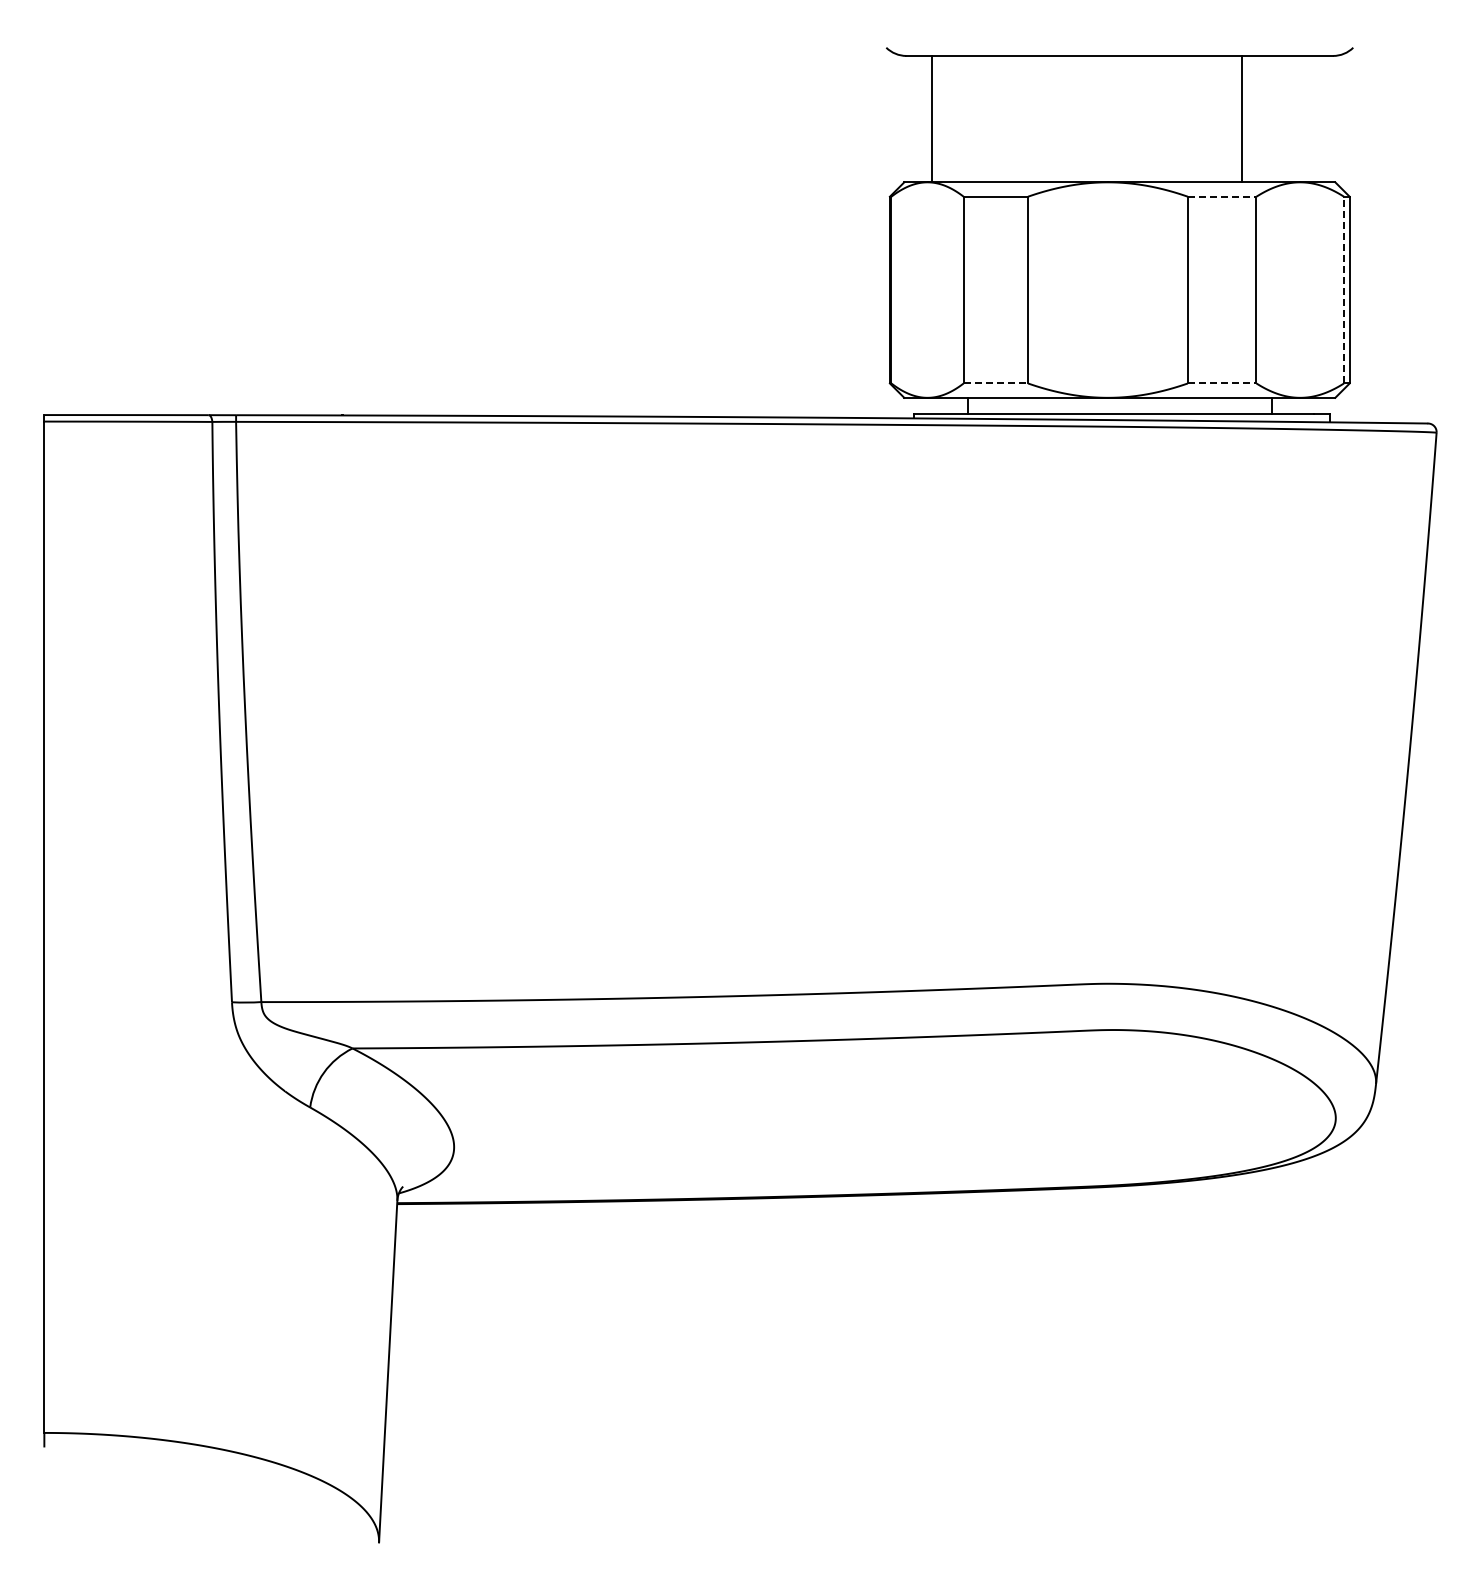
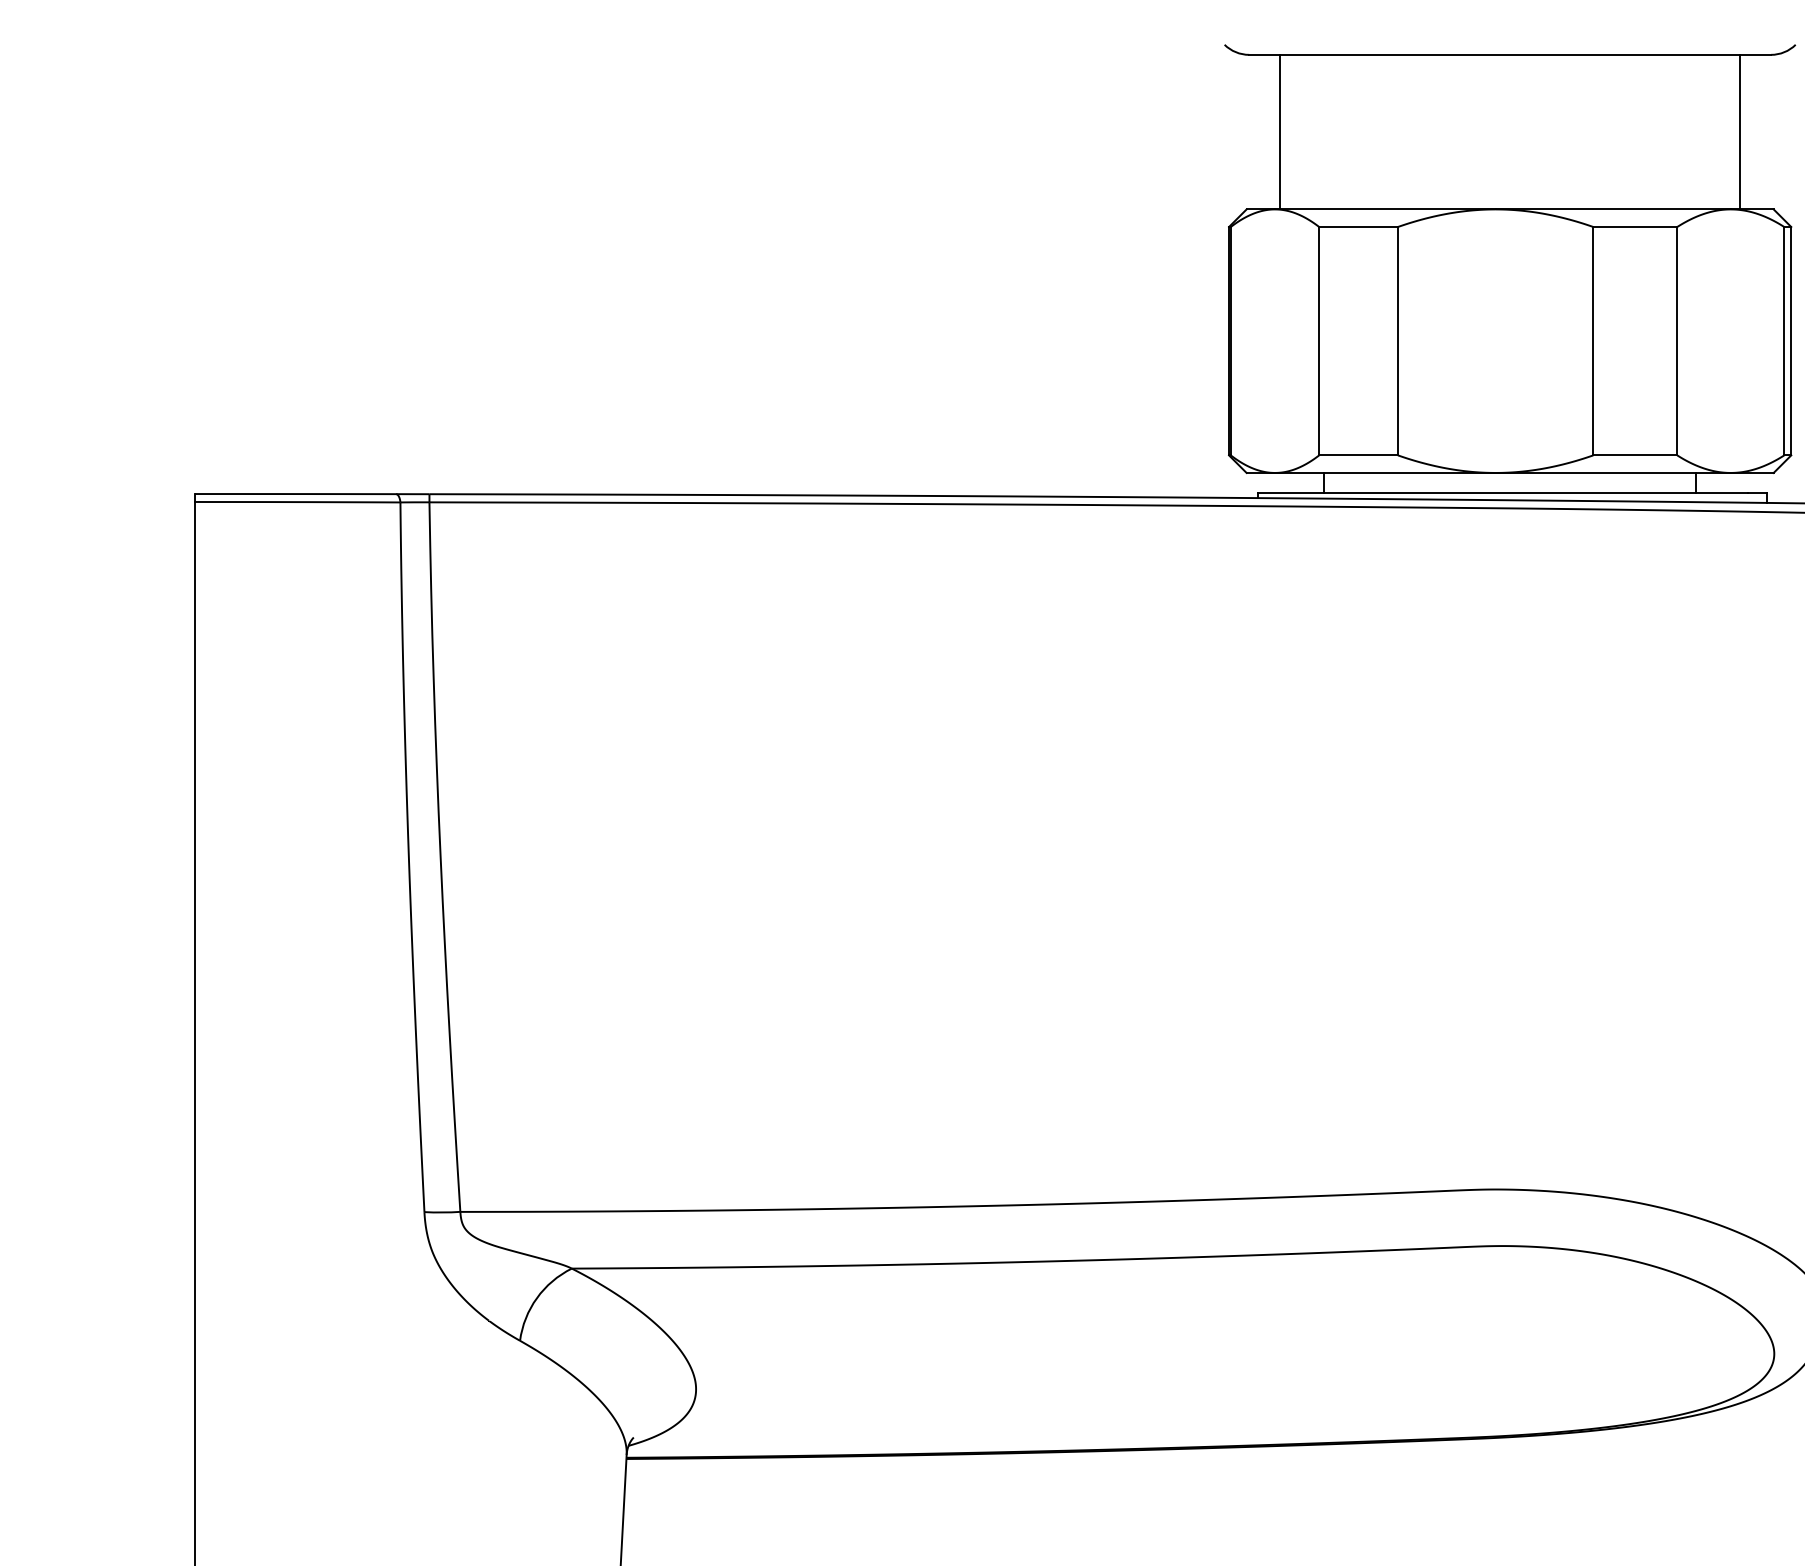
line: (1242, 118) -> (1740, 131), moved
line: (1222, 196) -> (1635, 226), dashed -> solid
line: (1343, 289) -> (1783, 340), dashed -> solid
line: (996, 383) -> (1359, 455), dashed -> solid
line: (1222, 383) -> (1635, 455), dashed -> solid

